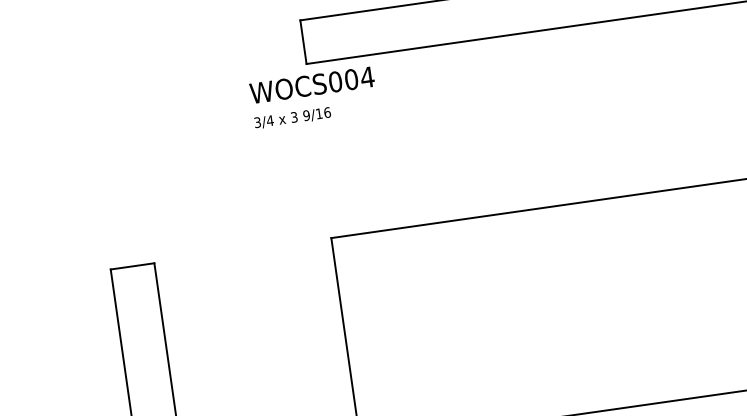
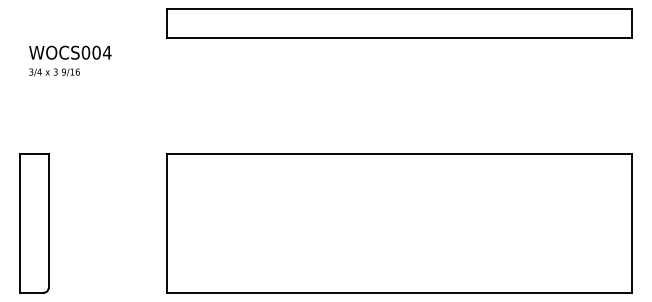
text: (314, 96) -> (70, 60), moved

